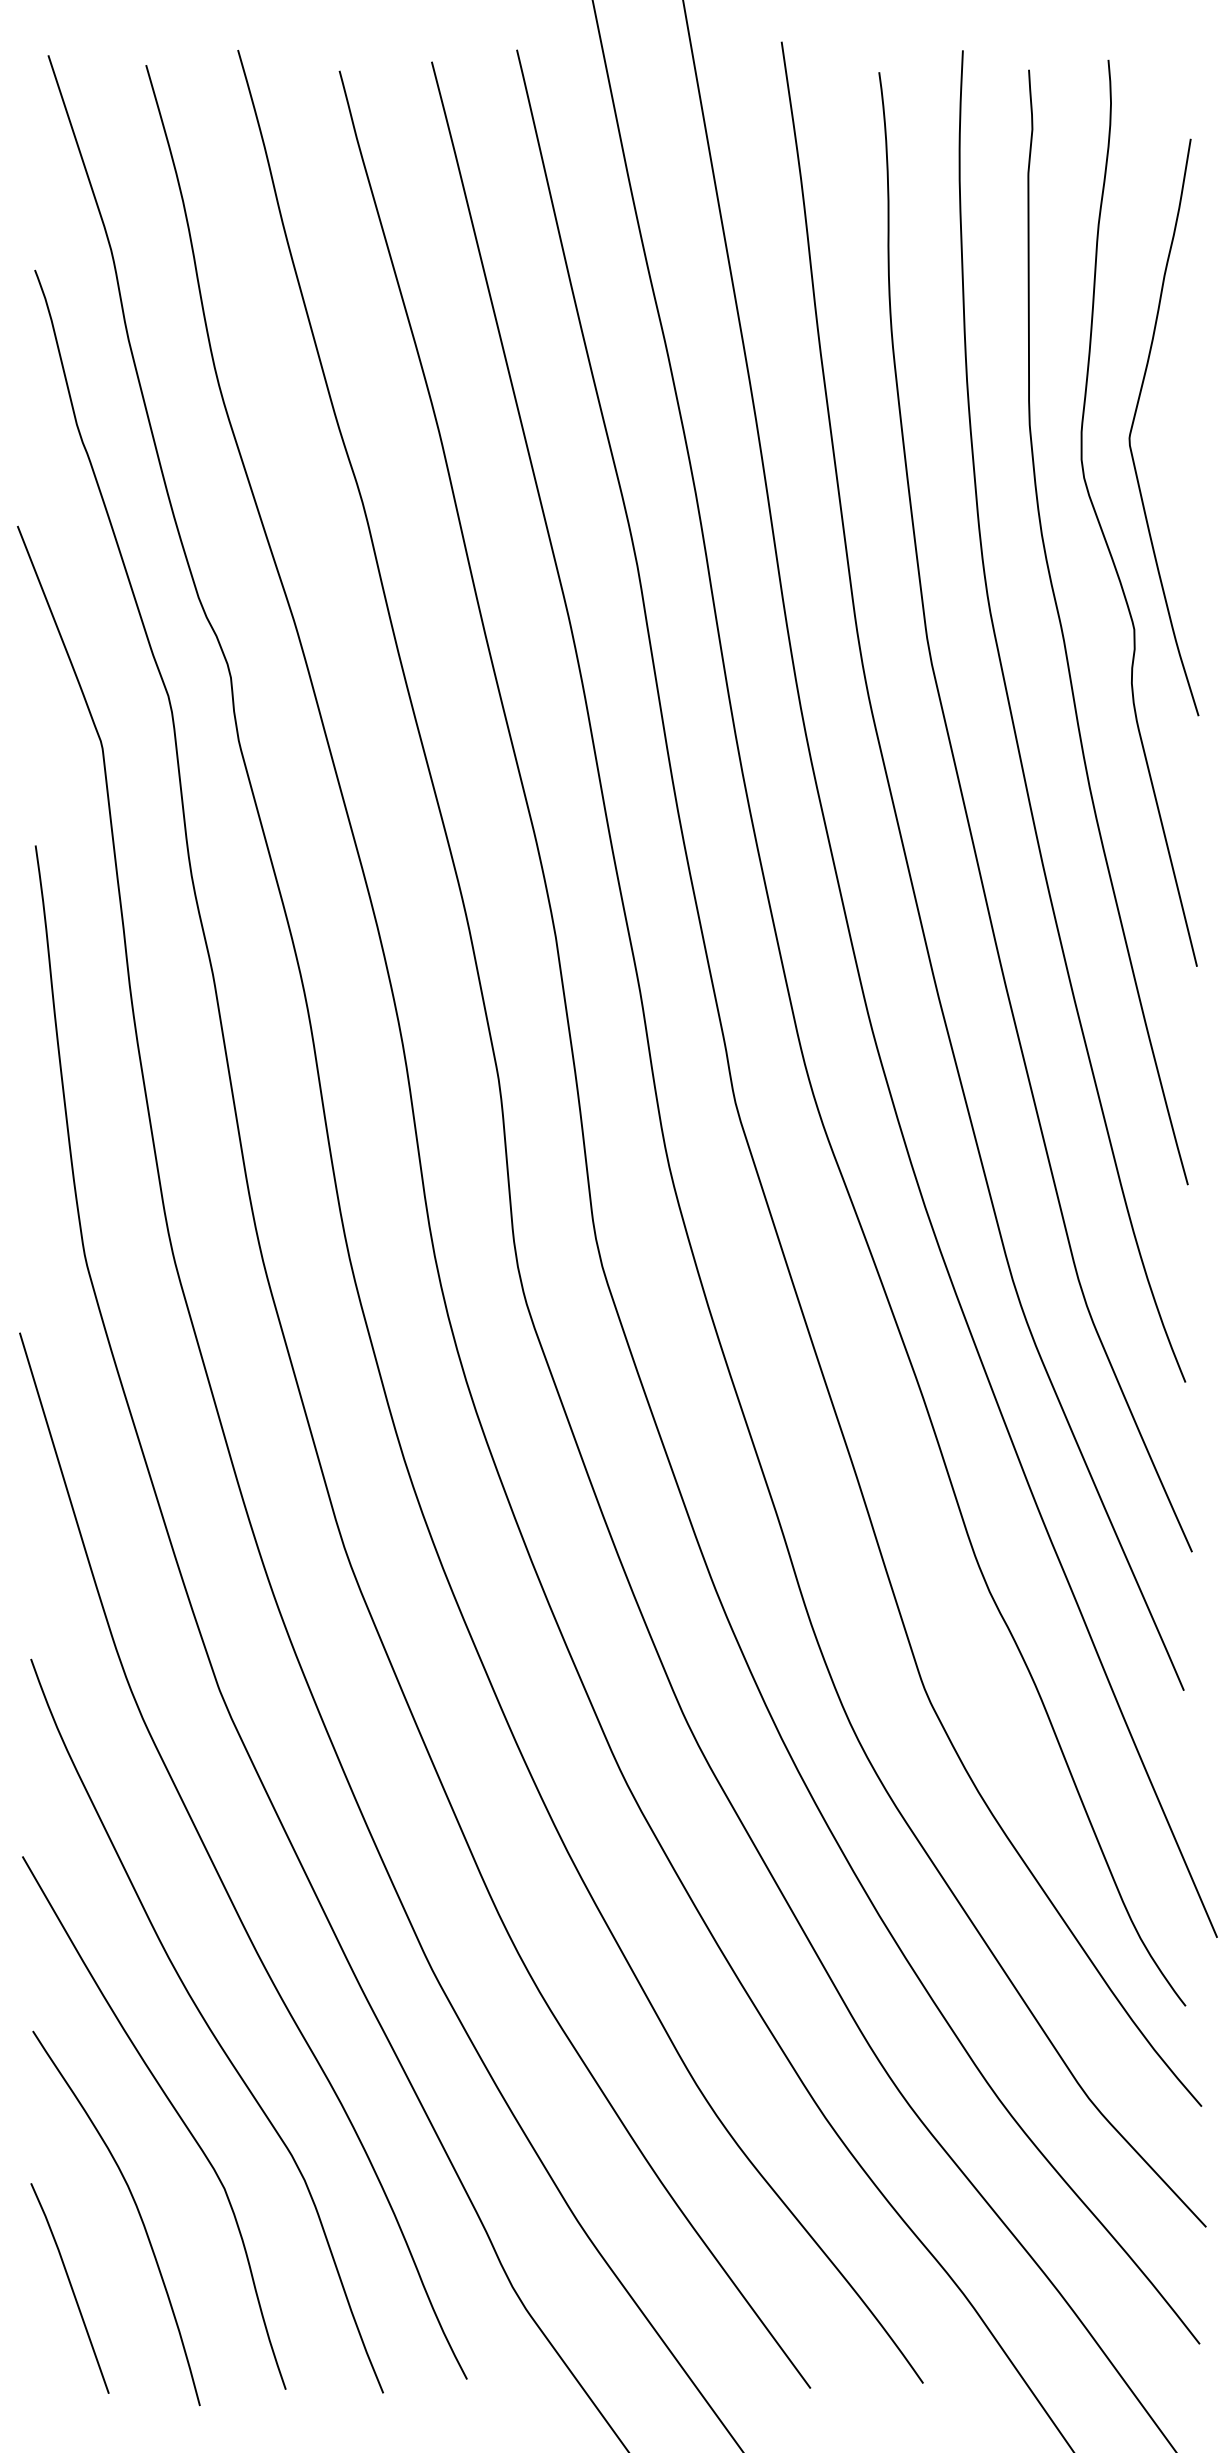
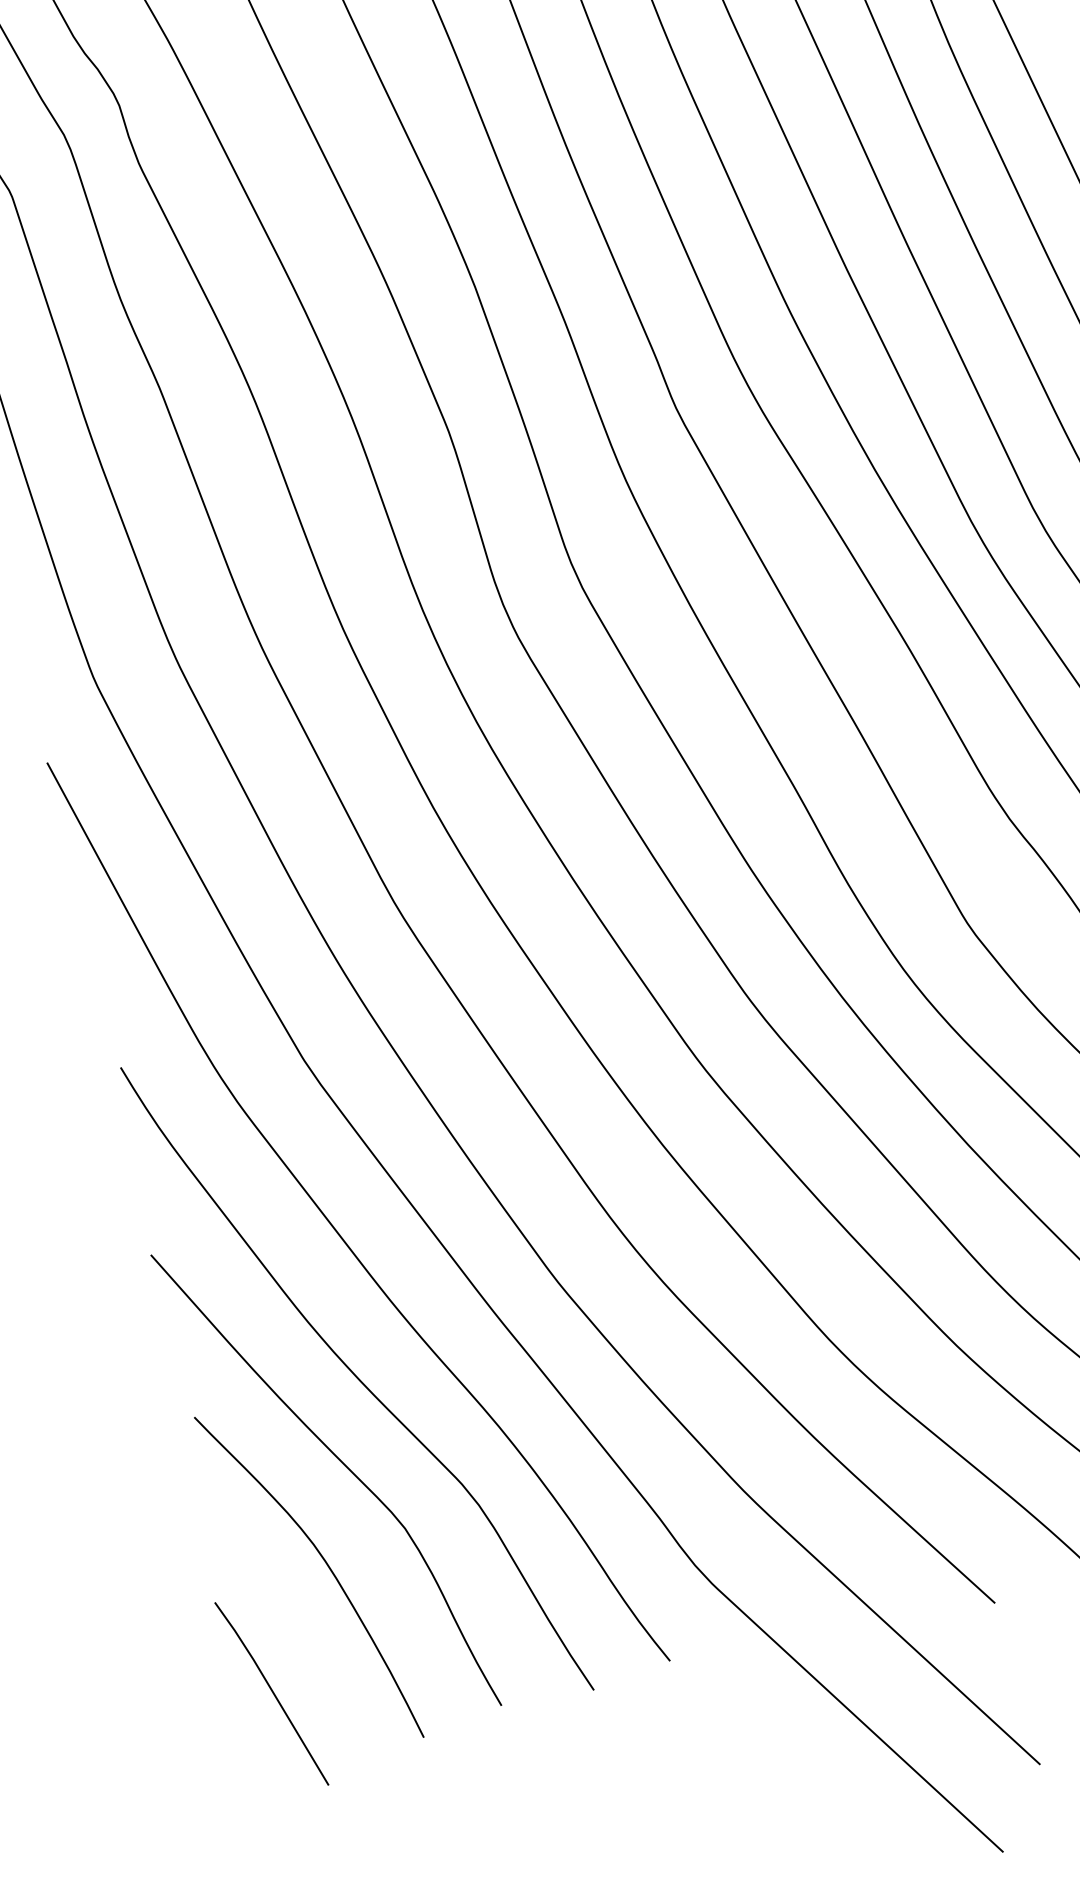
line: (70, 2287) -> (272, 1692), moved

